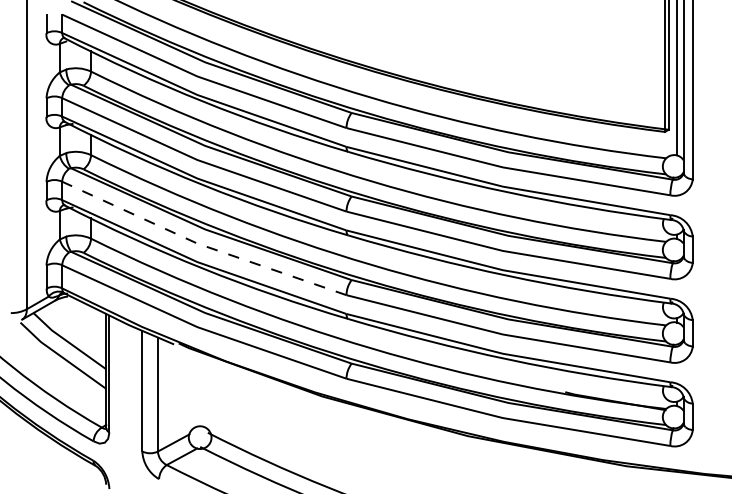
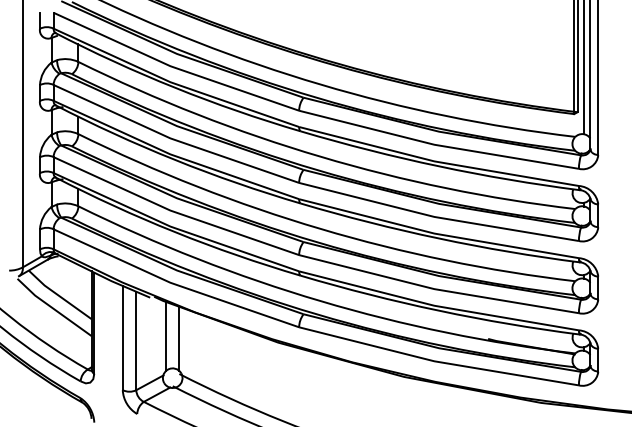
line: (201, 244) -> (173, 211), dashed -> solid
line: (192, 389) -> (166, 336), added
line: (208, 391) -> (179, 338), added

